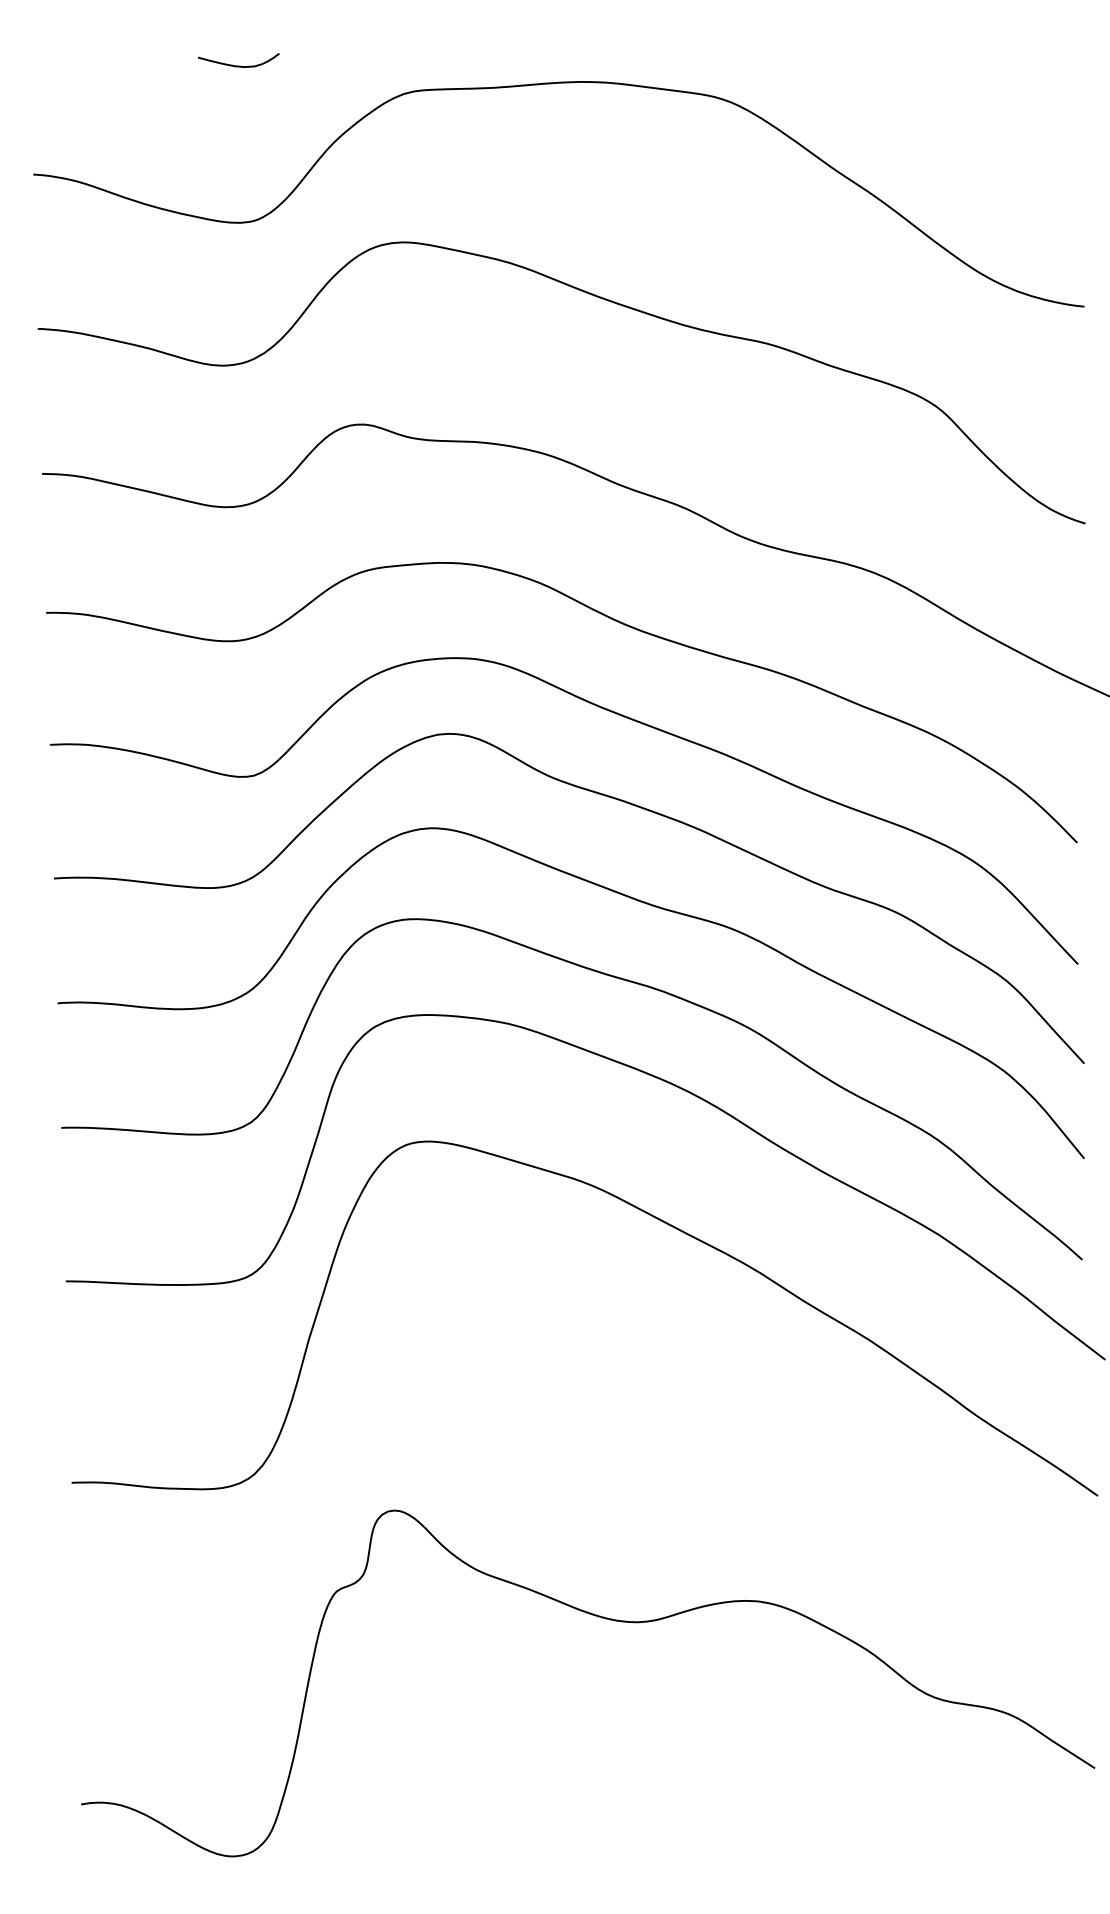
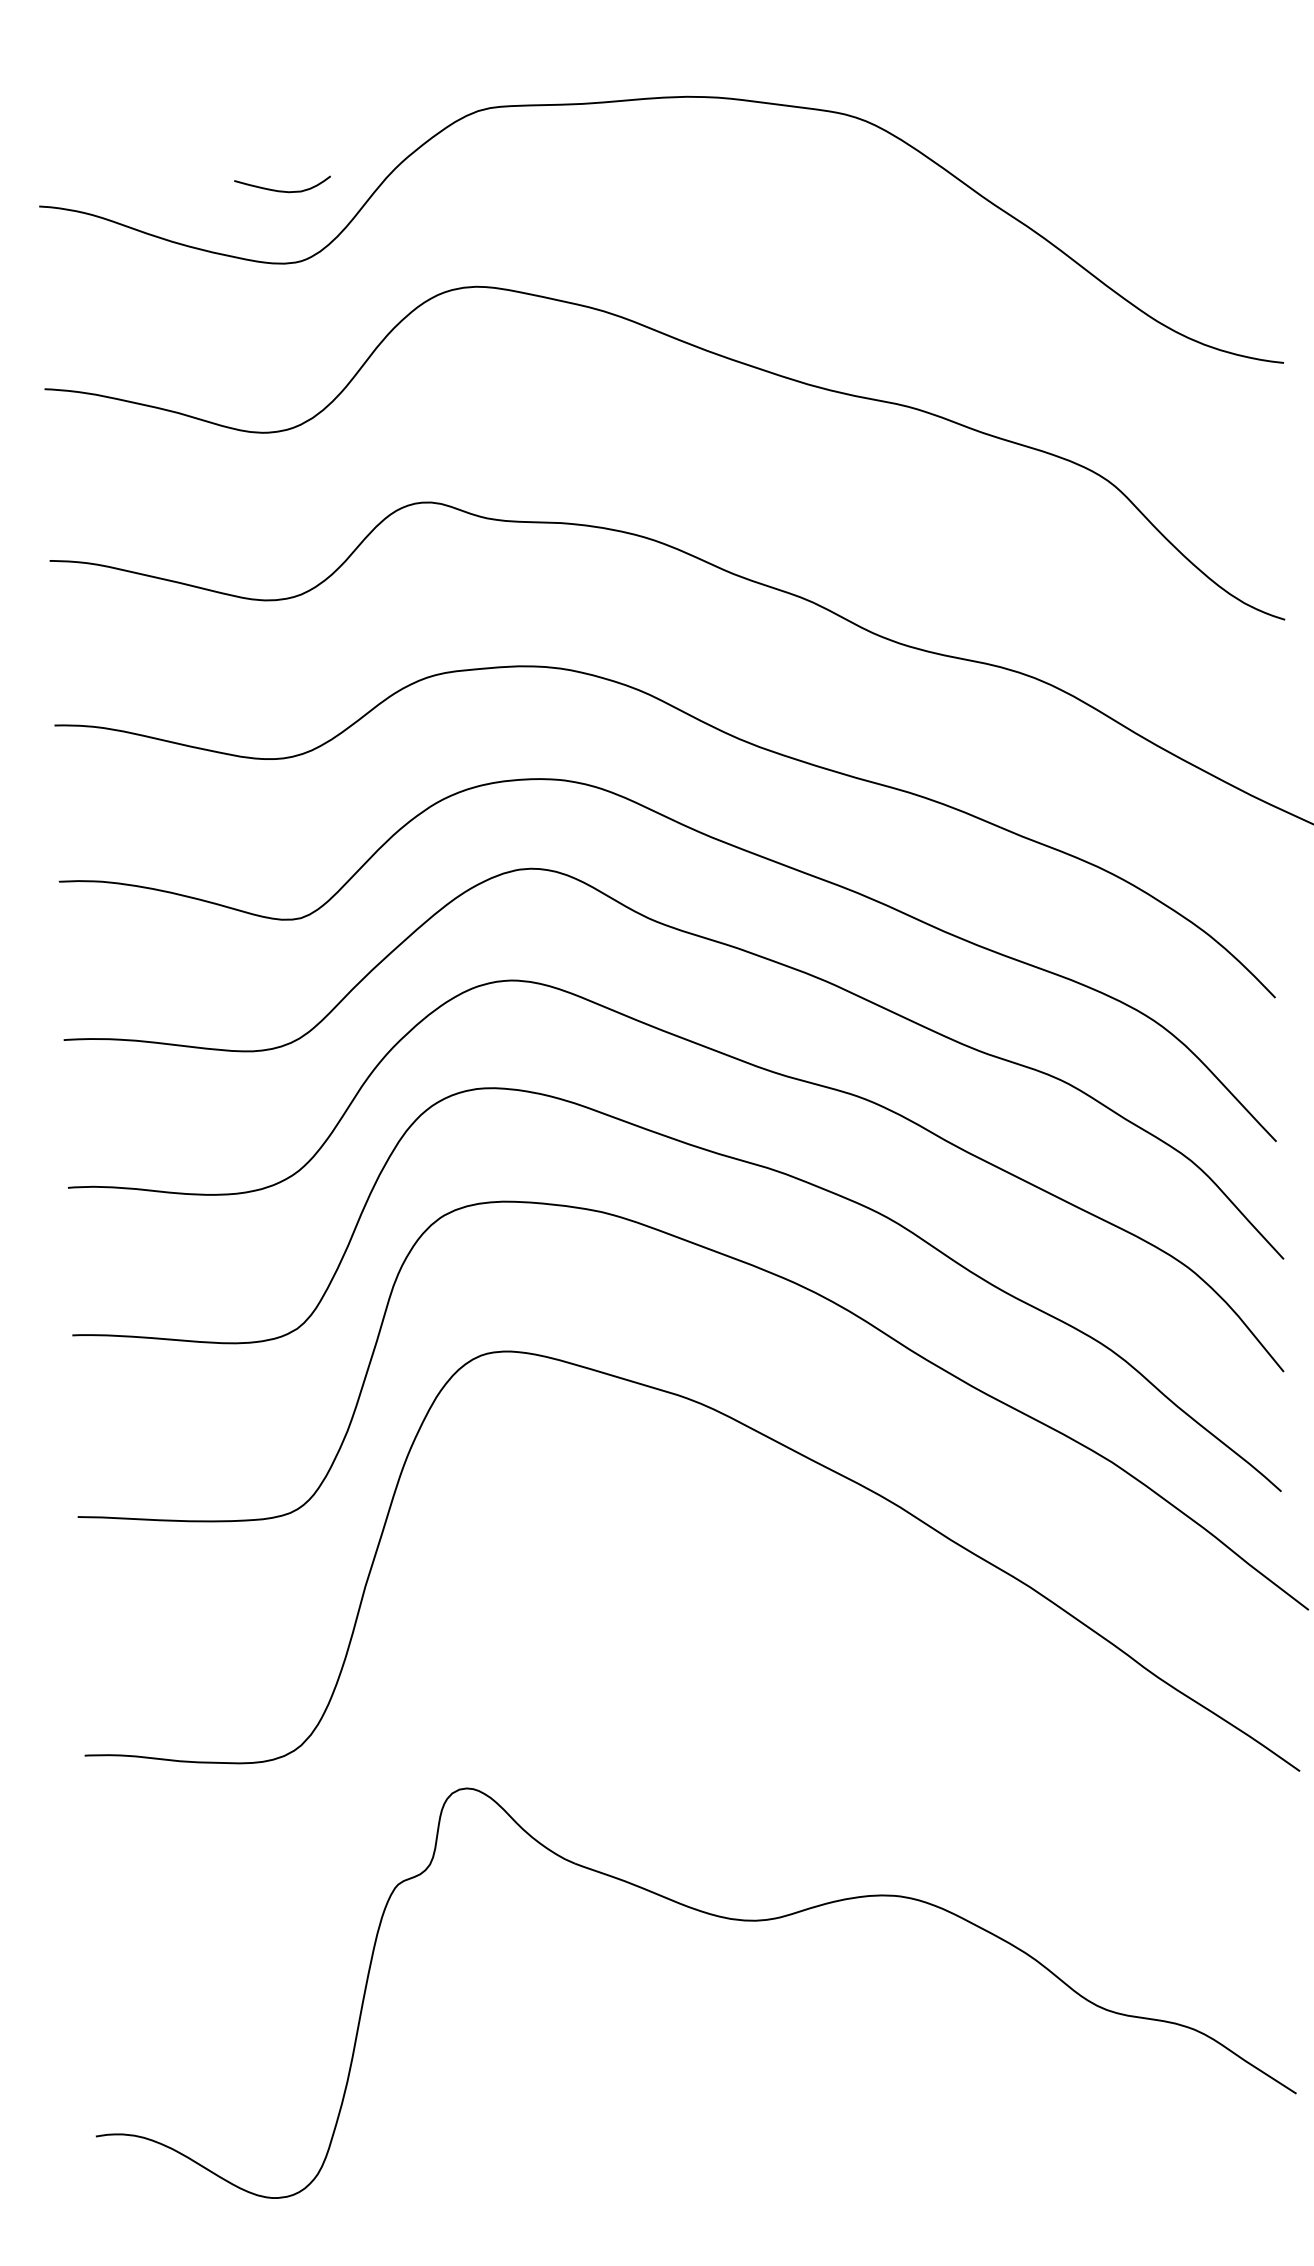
curve: (238, 65) -> (282, 190), moved

